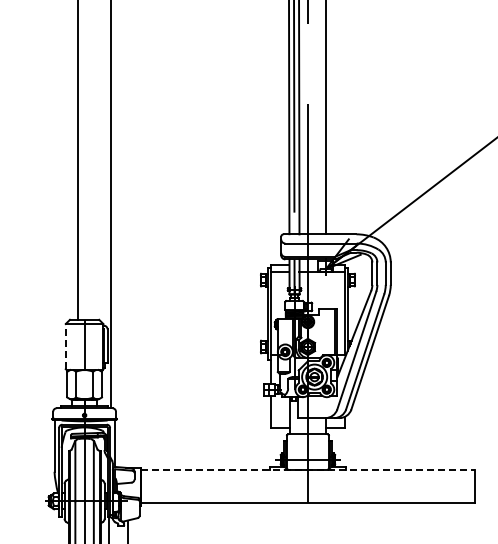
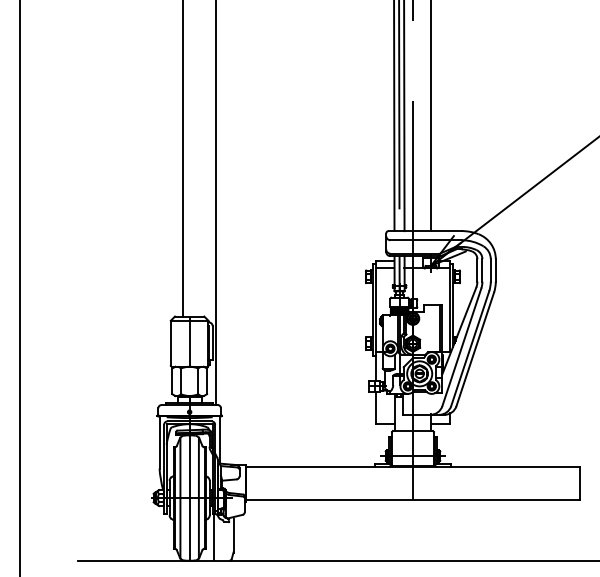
line: (65, 346) -> (170, 343), dashed -> solid
line: (308, 469) -> (413, 466), dashed -> solid

